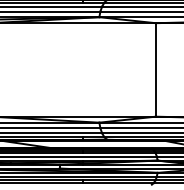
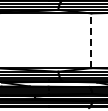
line: (156, 69) -> (91, 40), solid -> dashed

